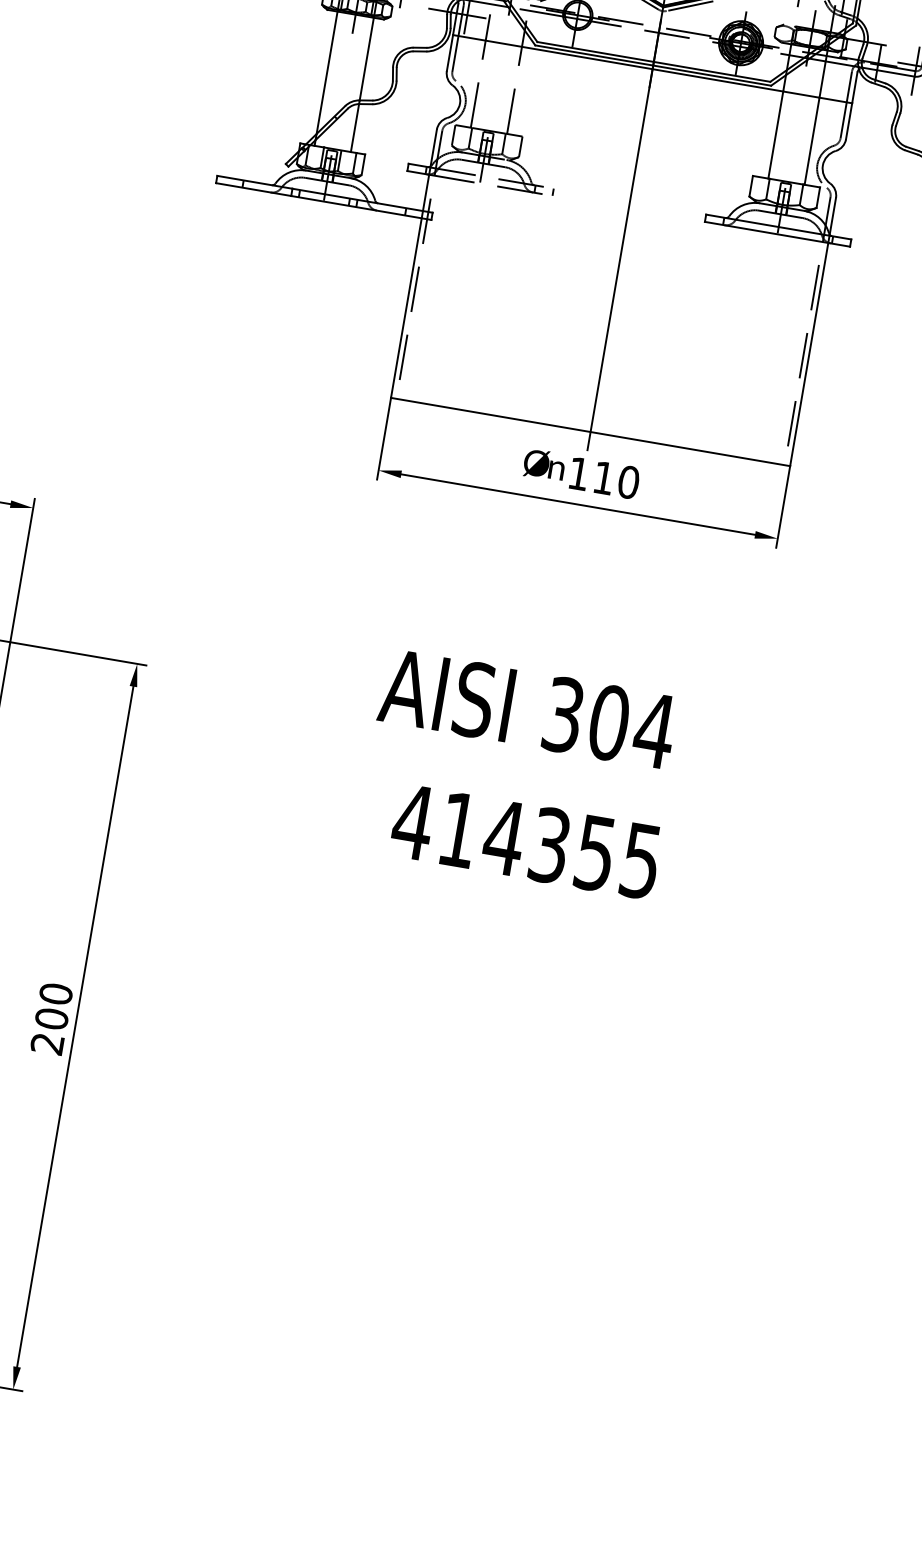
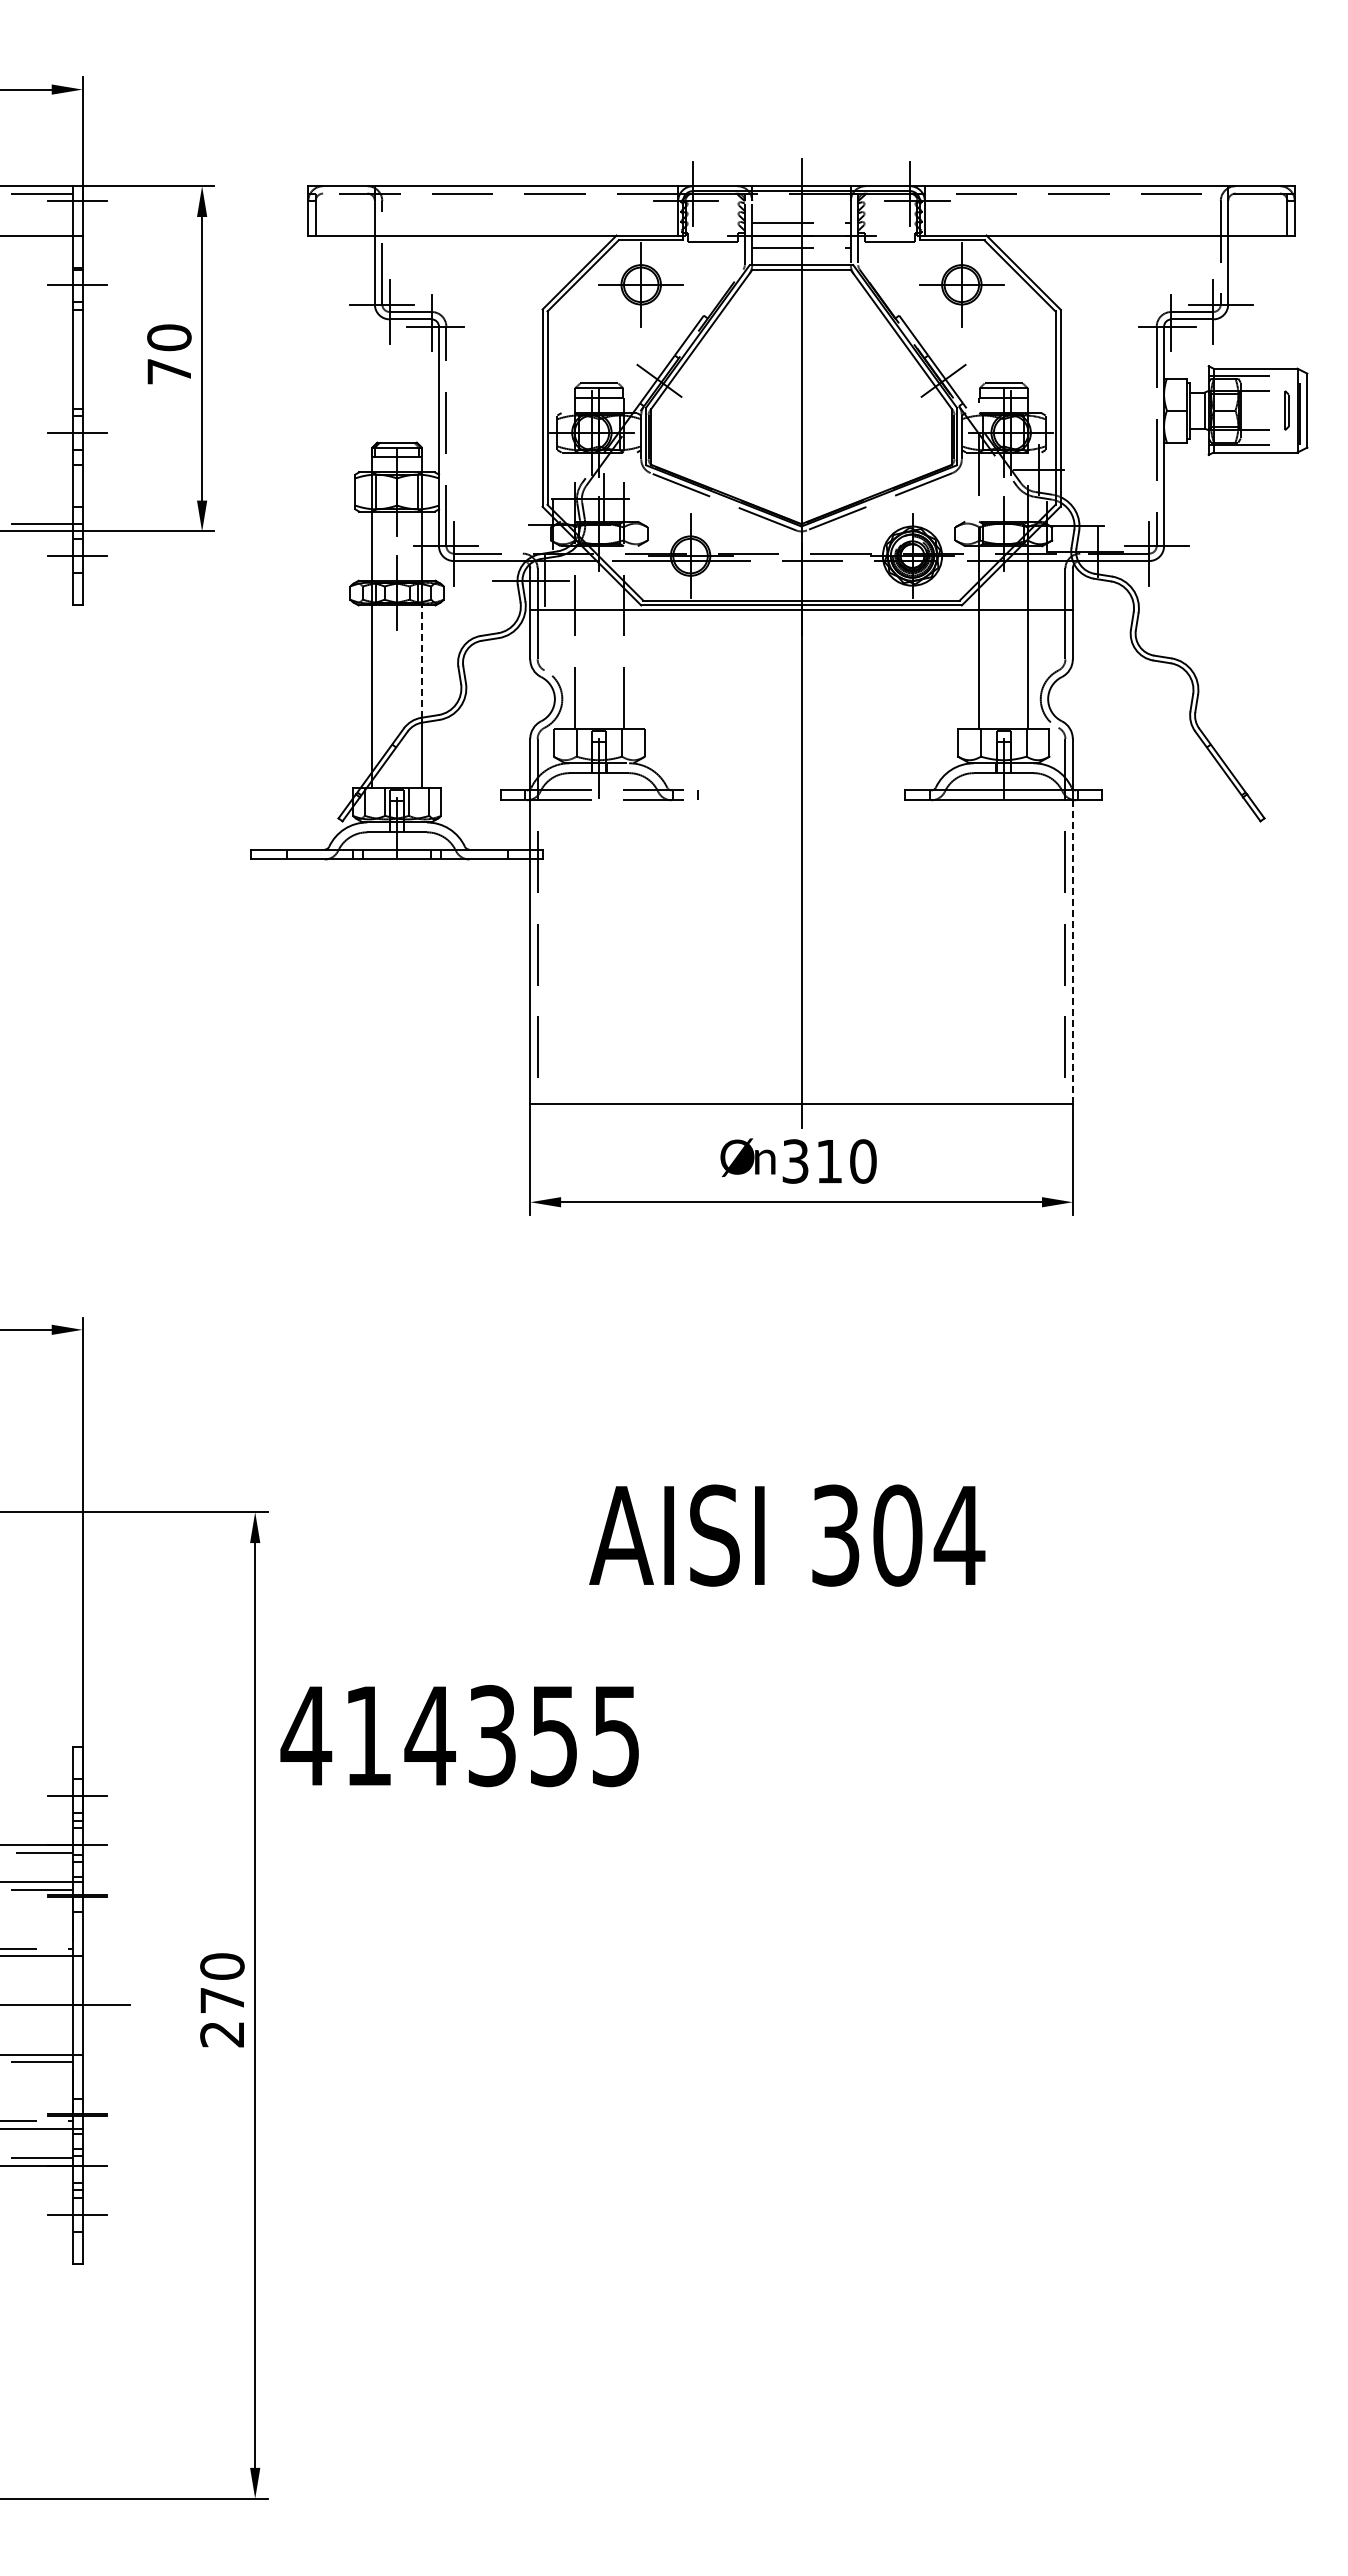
line: (366, 59) -> (421, 661), solid -> dashed
line: (809, 354) -> (1072, 951), solid -> dashed
text: (578, 473) -> (795, 1161), 110 -> 310
text: (528, 708) -> (787, 1535), moved
text: (525, 841) -> (459, 1736), moved
text: (51, 1018) -> (222, 2000), 200 -> 270

